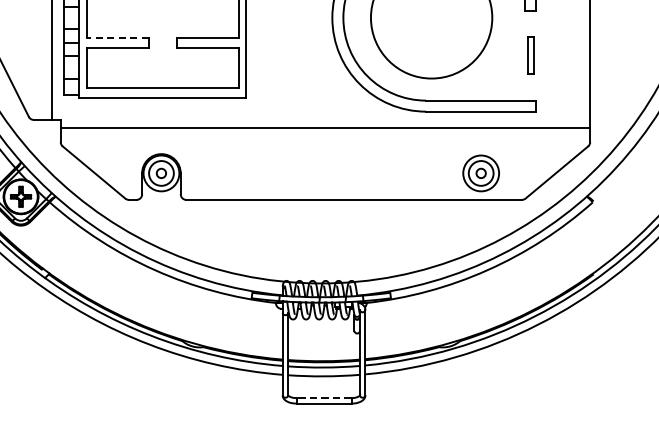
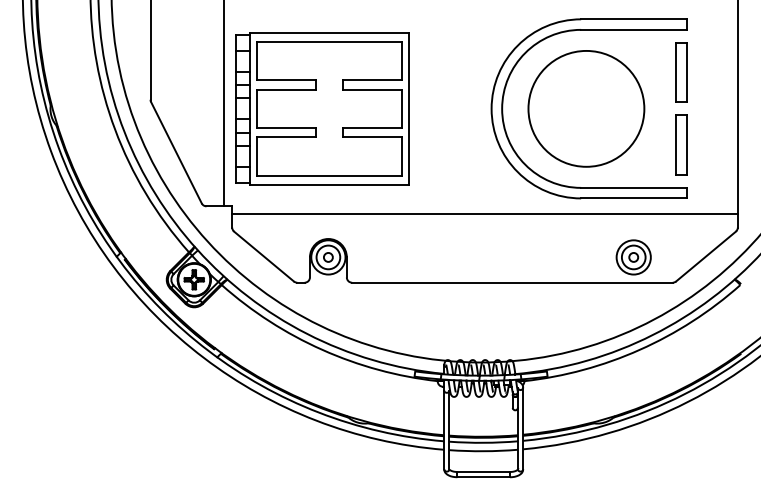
line: (117, 38) -> (286, 128), dashed -> solid
part: (531, 55) -> (681, 144), size x1.67
line: (323, 397) -> (483, 471), dashed -> solid

